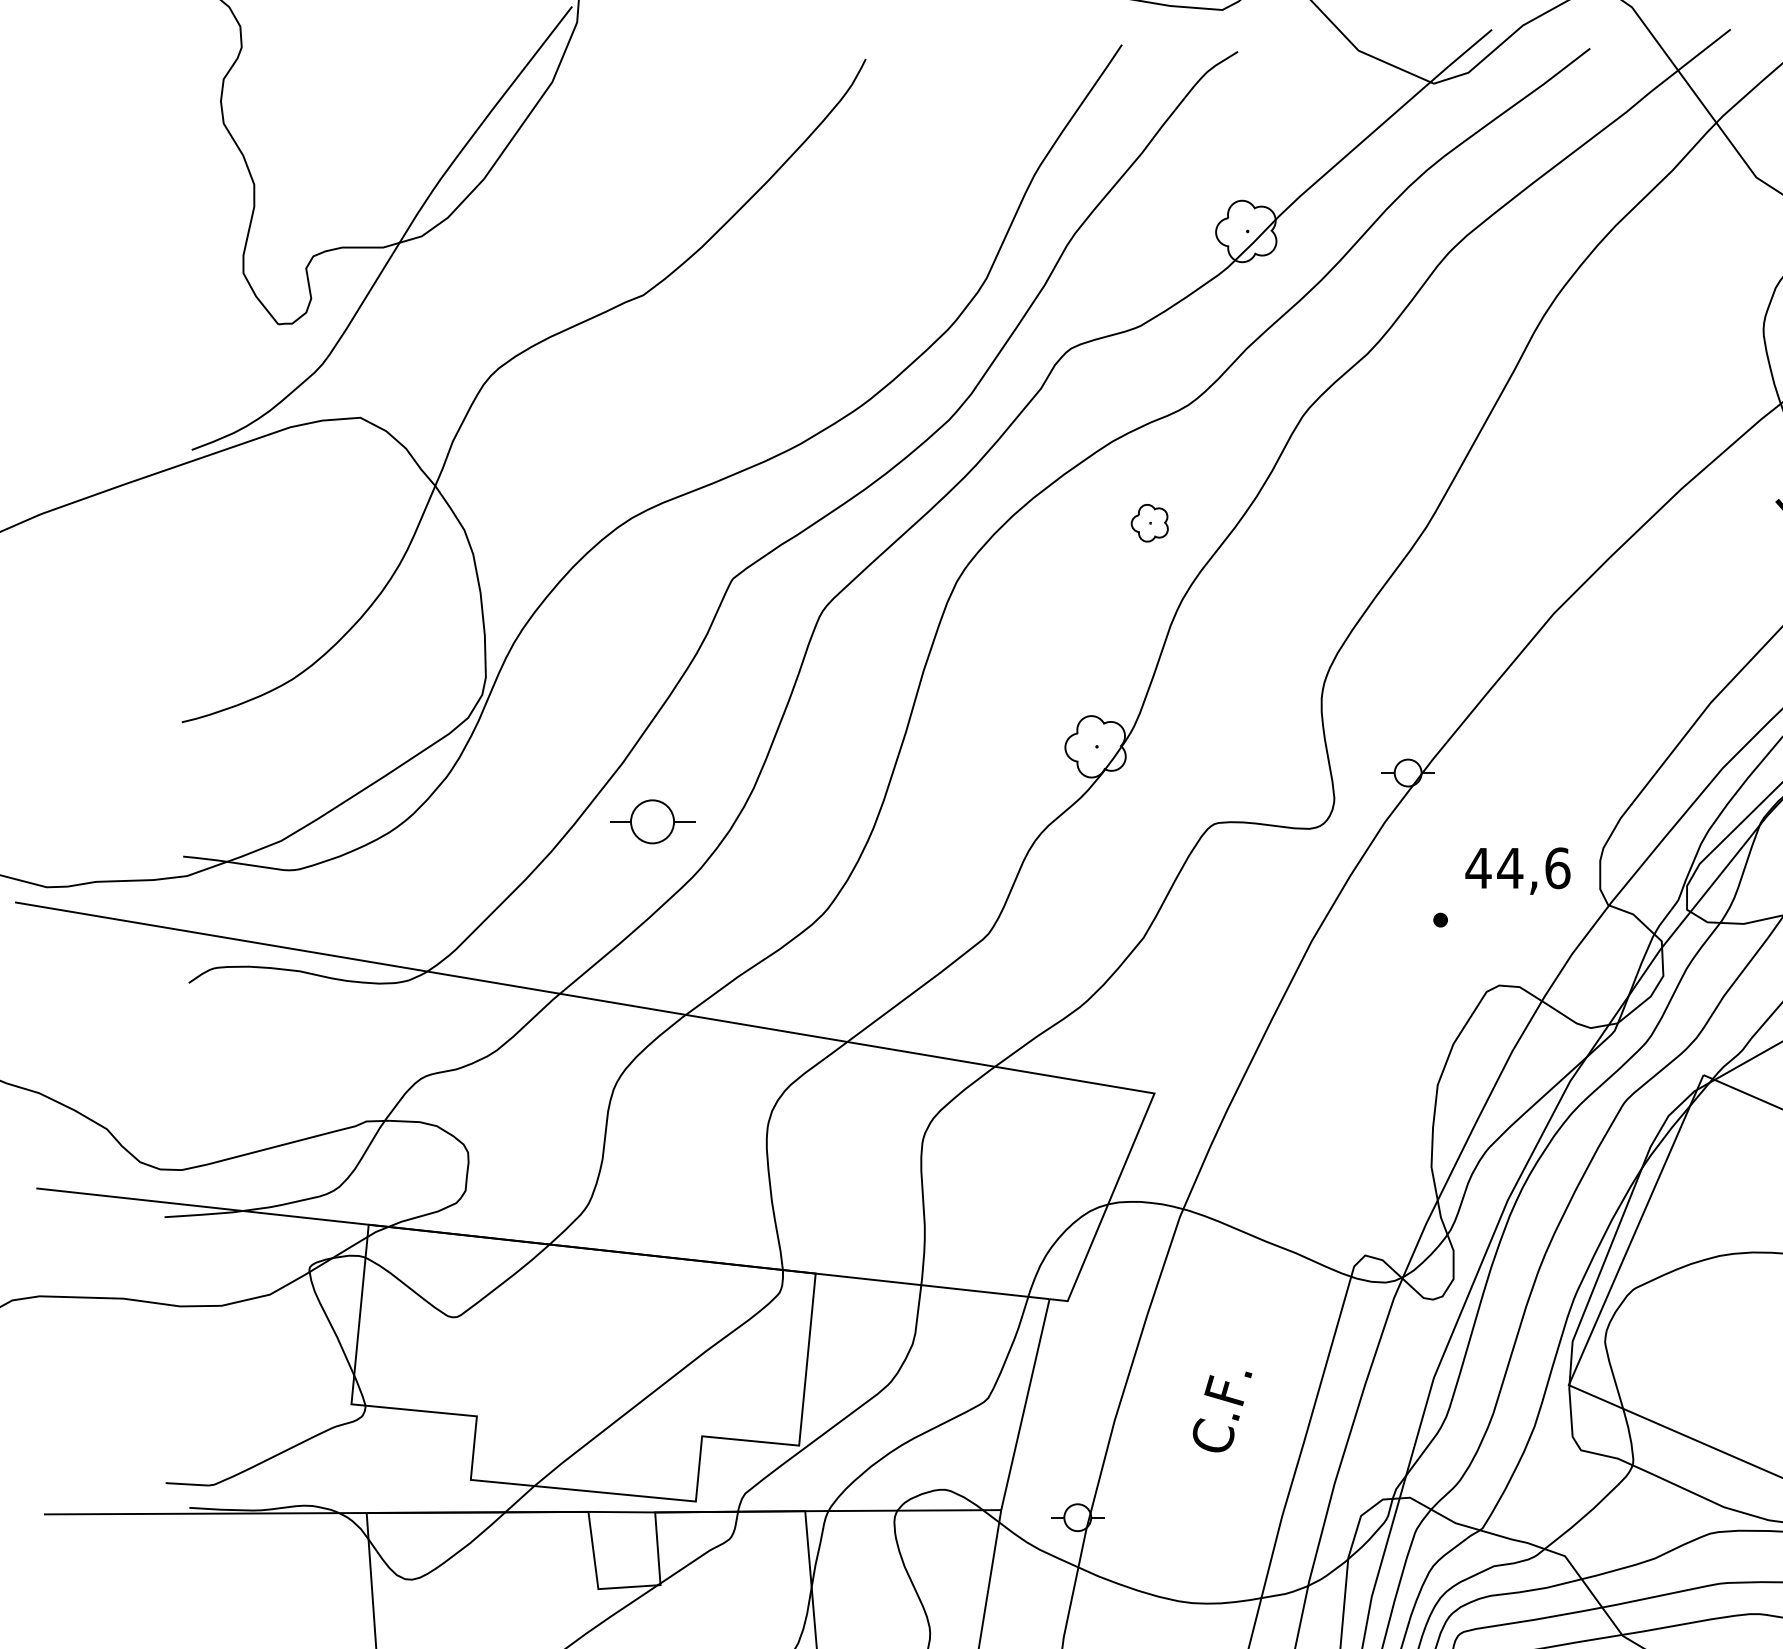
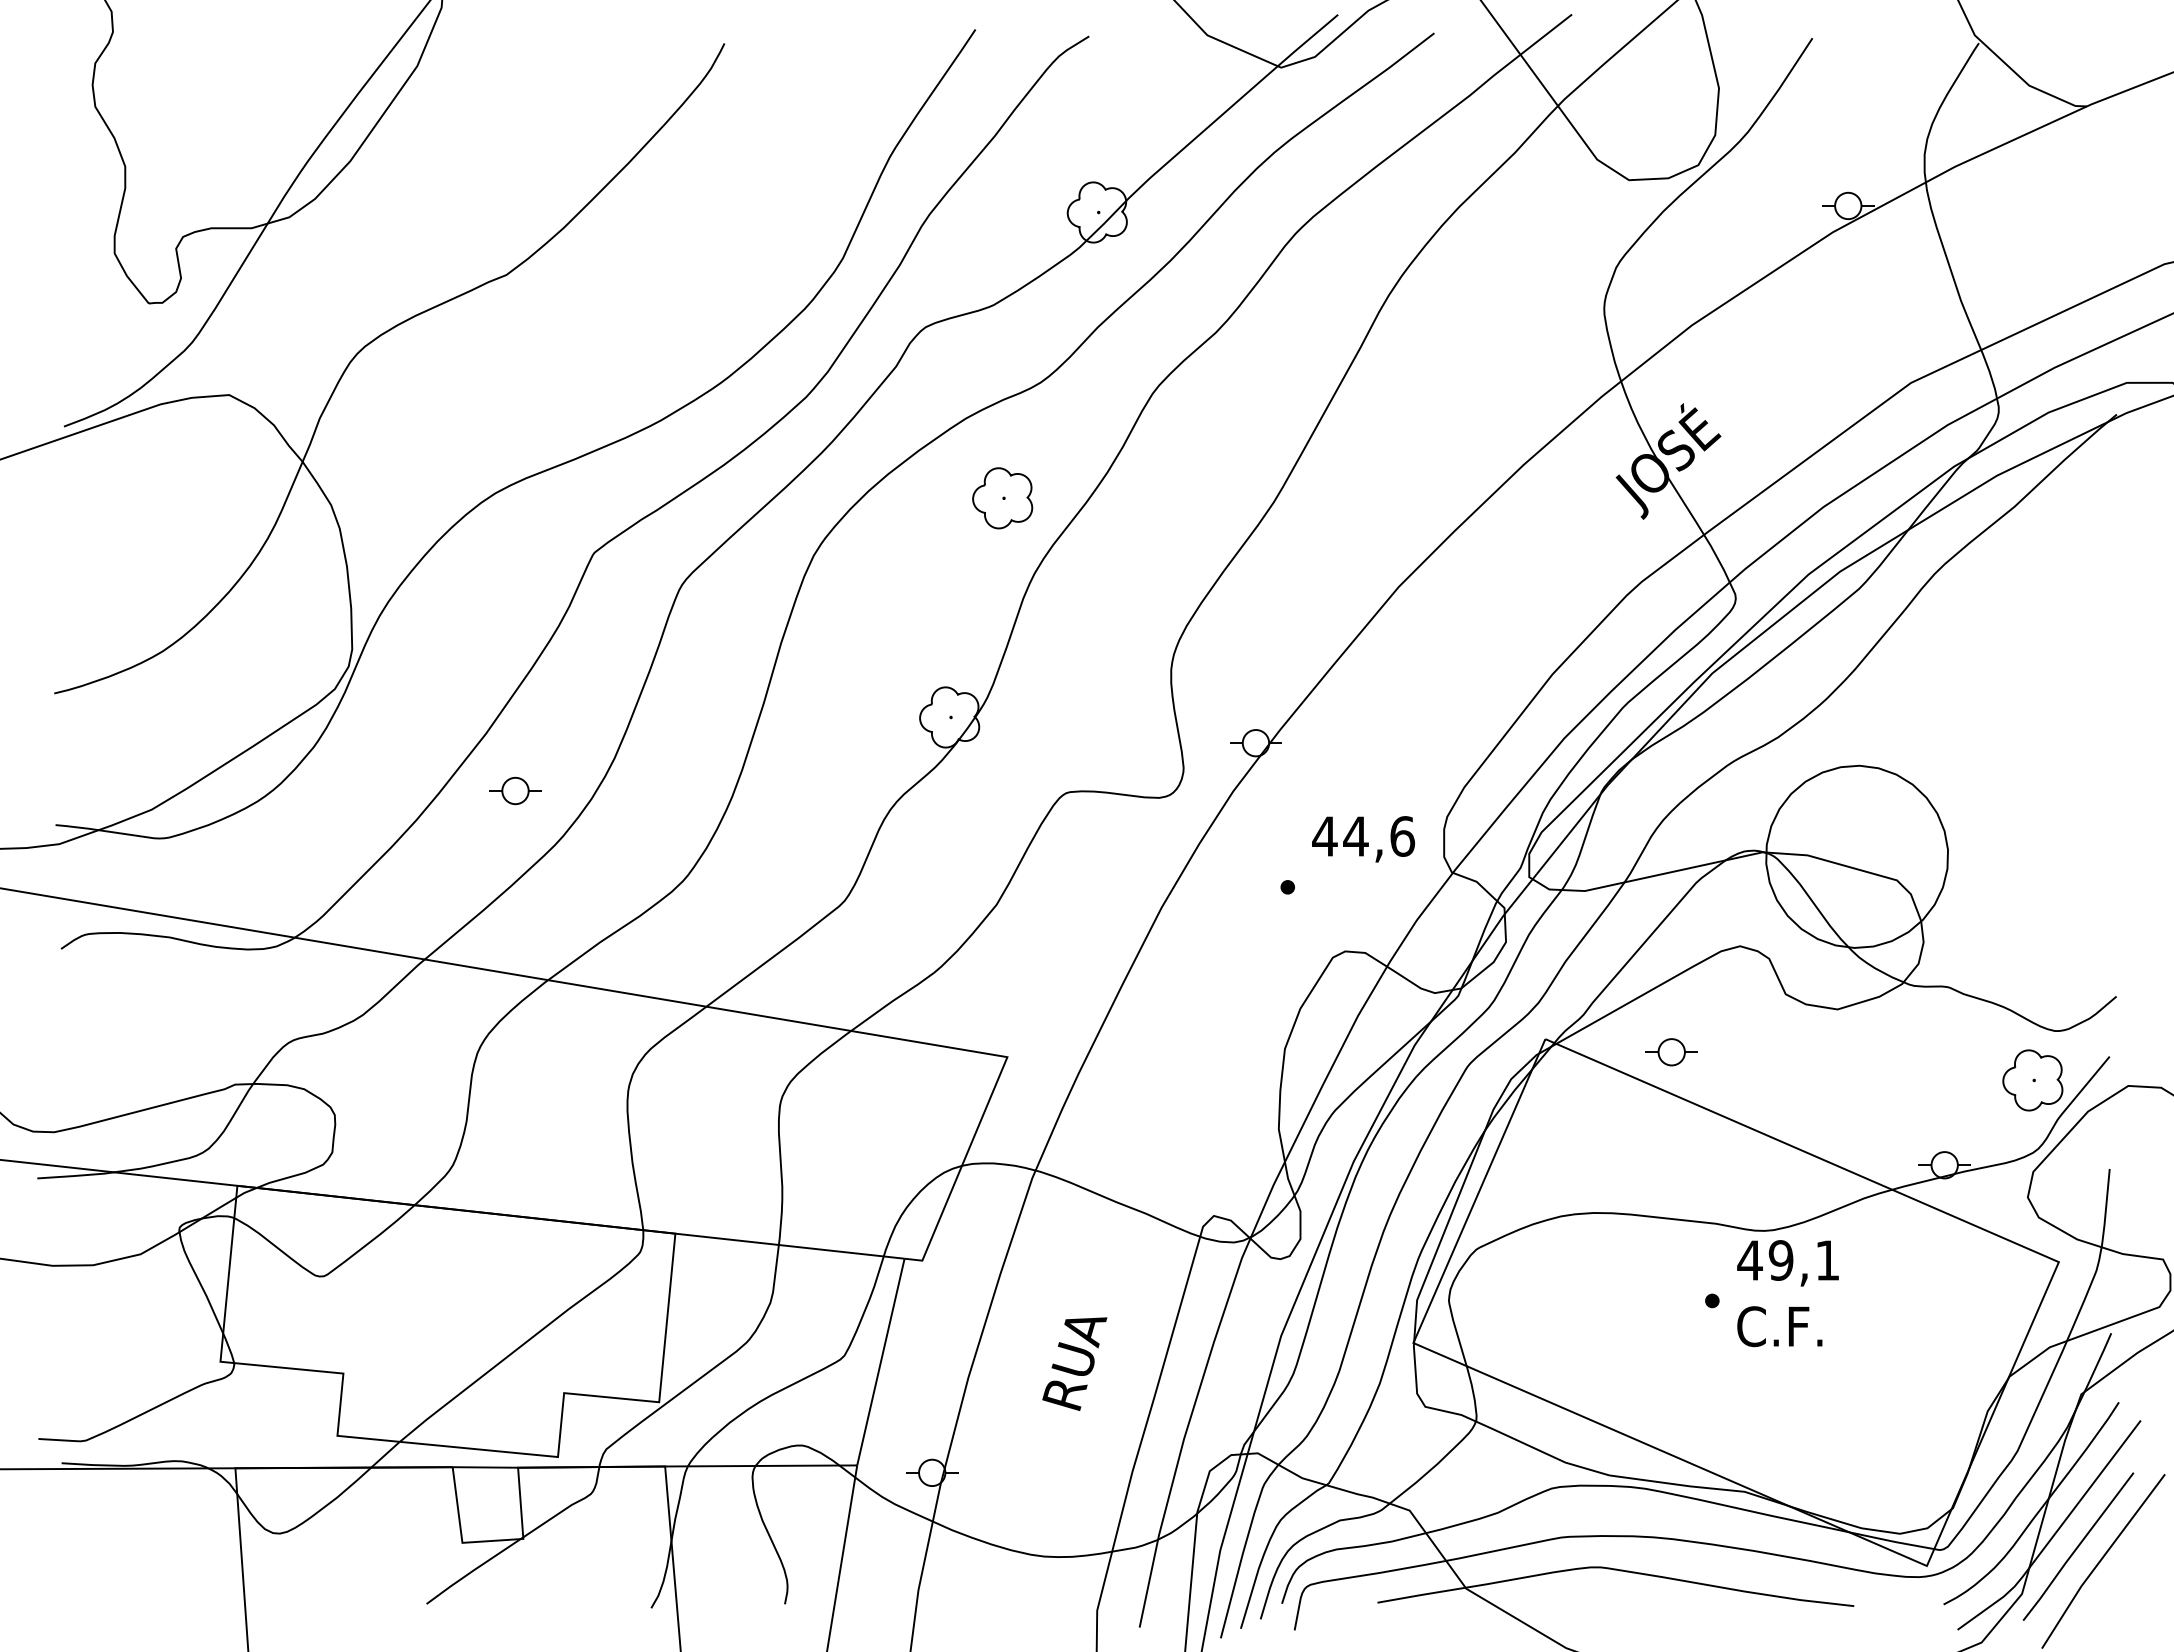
part: (1149, 523) -> (1002, 498), size x1.67
part: (652, 821) -> (515, 790), size x0.62
text: (1222, 1406) -> (1074, 1363), C.F. -> RUA

